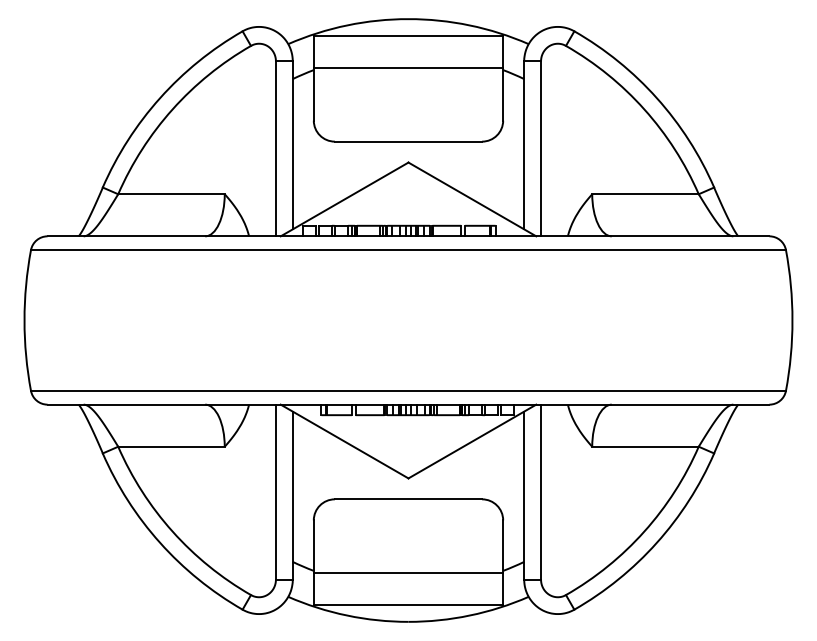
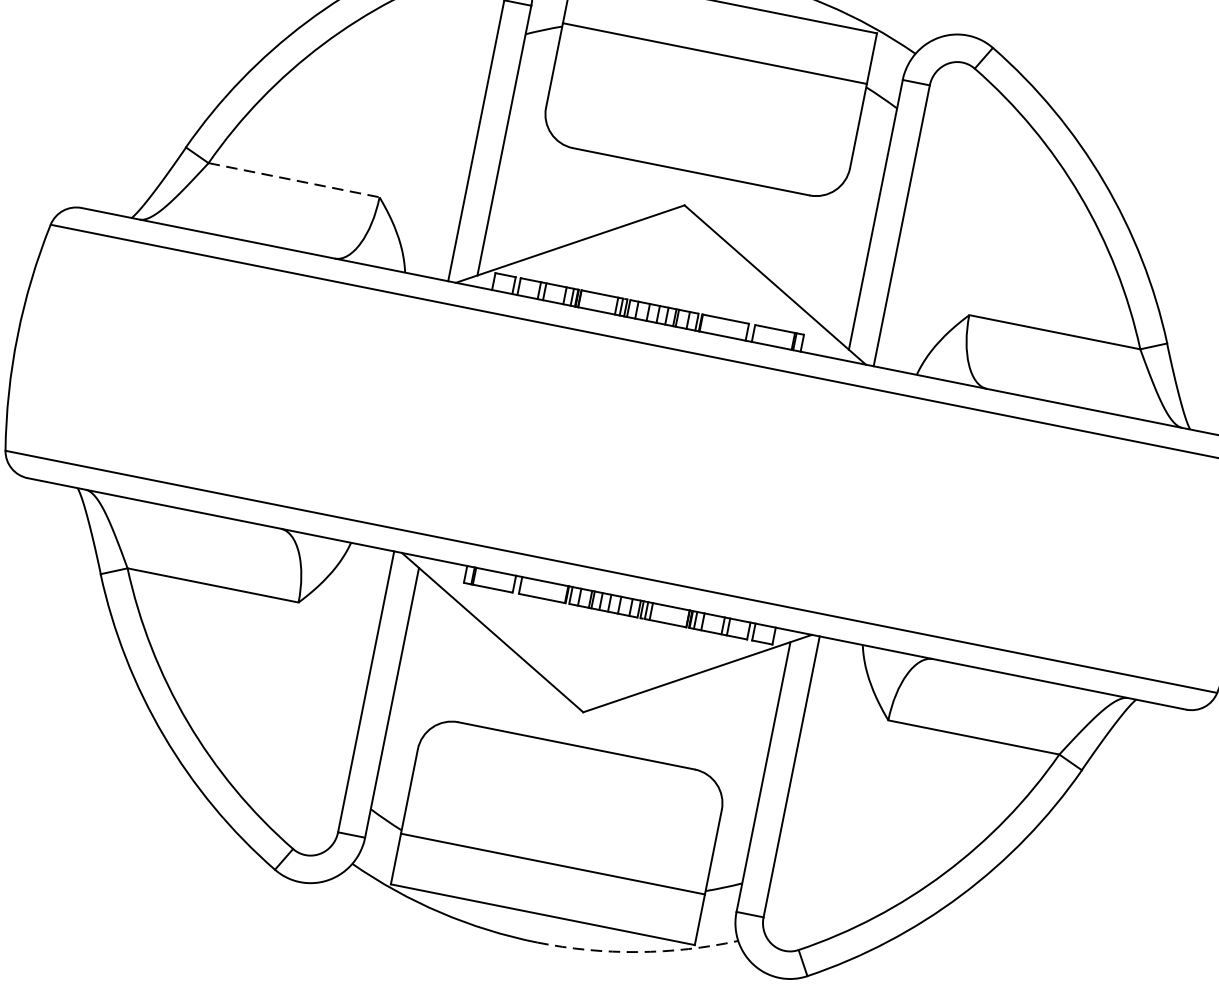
line: (171, 194) -> (293, 180), solid -> dashed
arc: (469, 615) -> (637, 951), solid -> dashed

